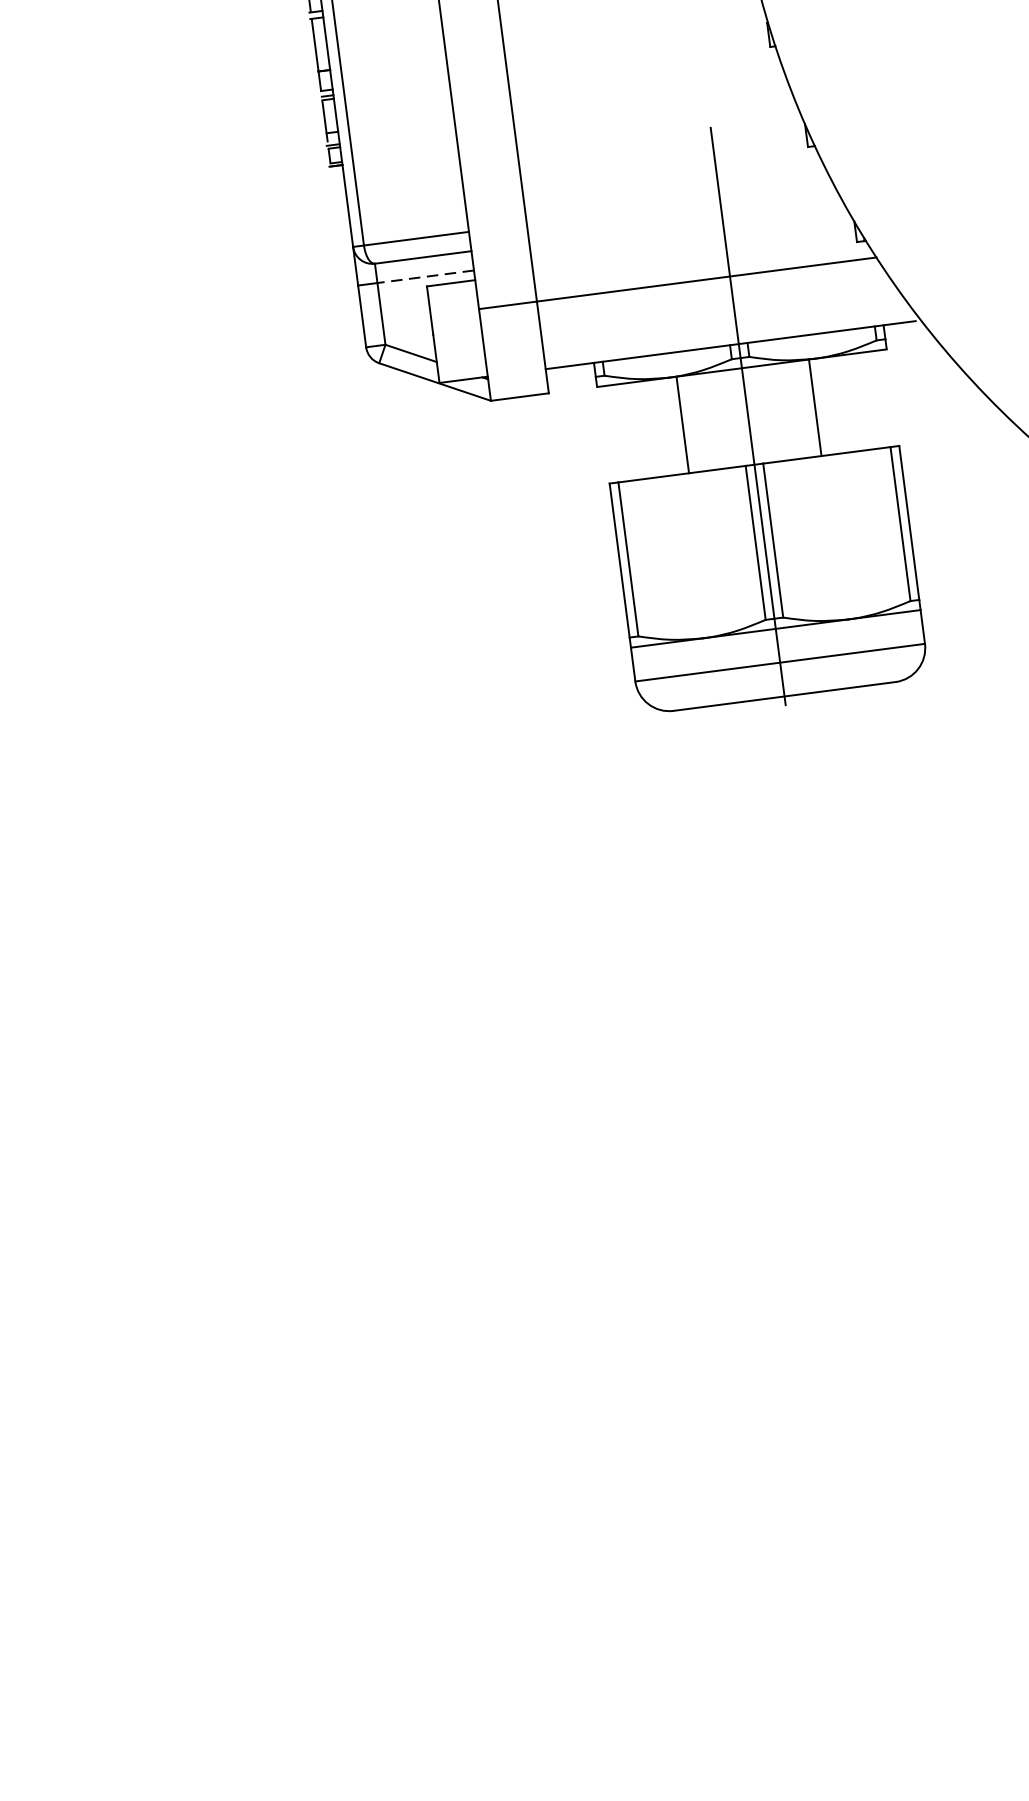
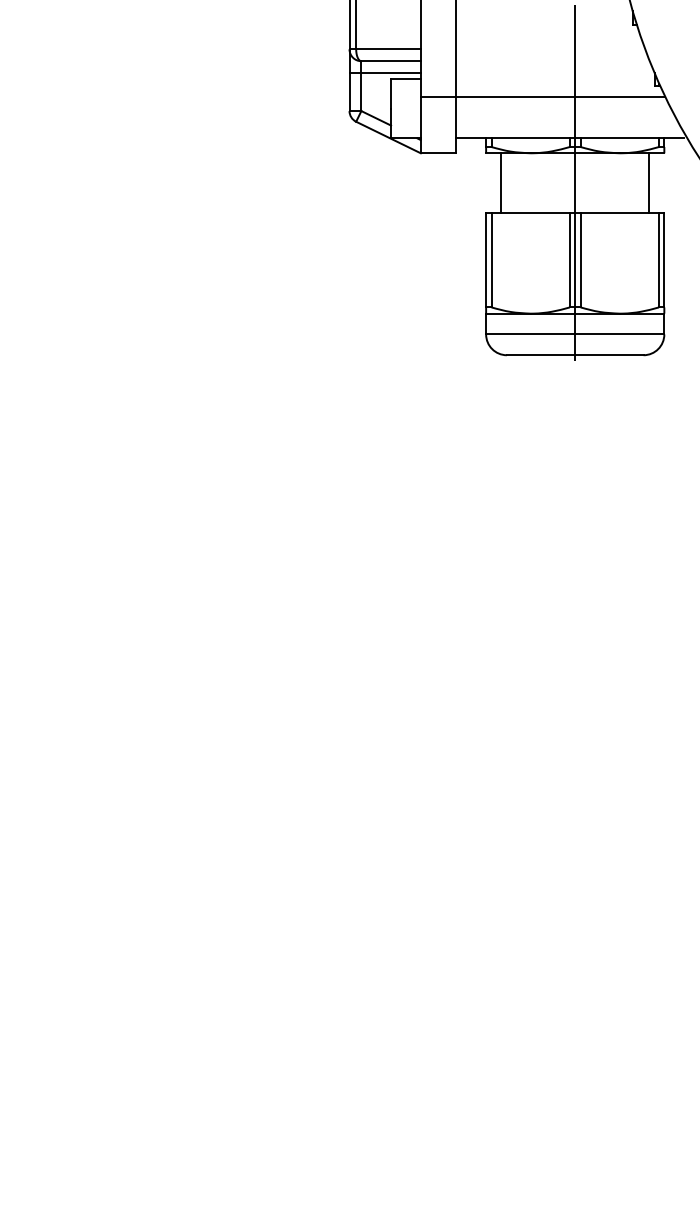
line: (426, 277) -> (391, 73), dashed -> solid
line: (815, 407) -> (649, 182), moved
line: (681, 424) -> (500, 182), moved

